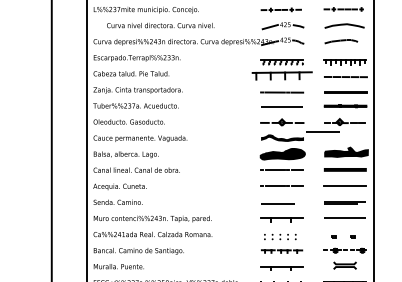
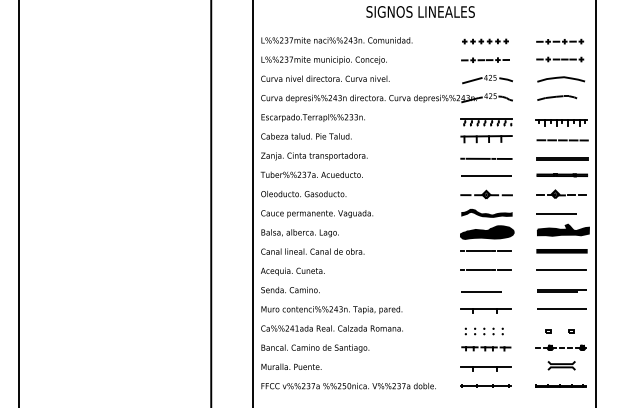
text: (160, 25) -> (325, 78), moved
part: (282, 76) -> (486, 139), size x0.71
line: (323, 131) -> (556, 213), moved

